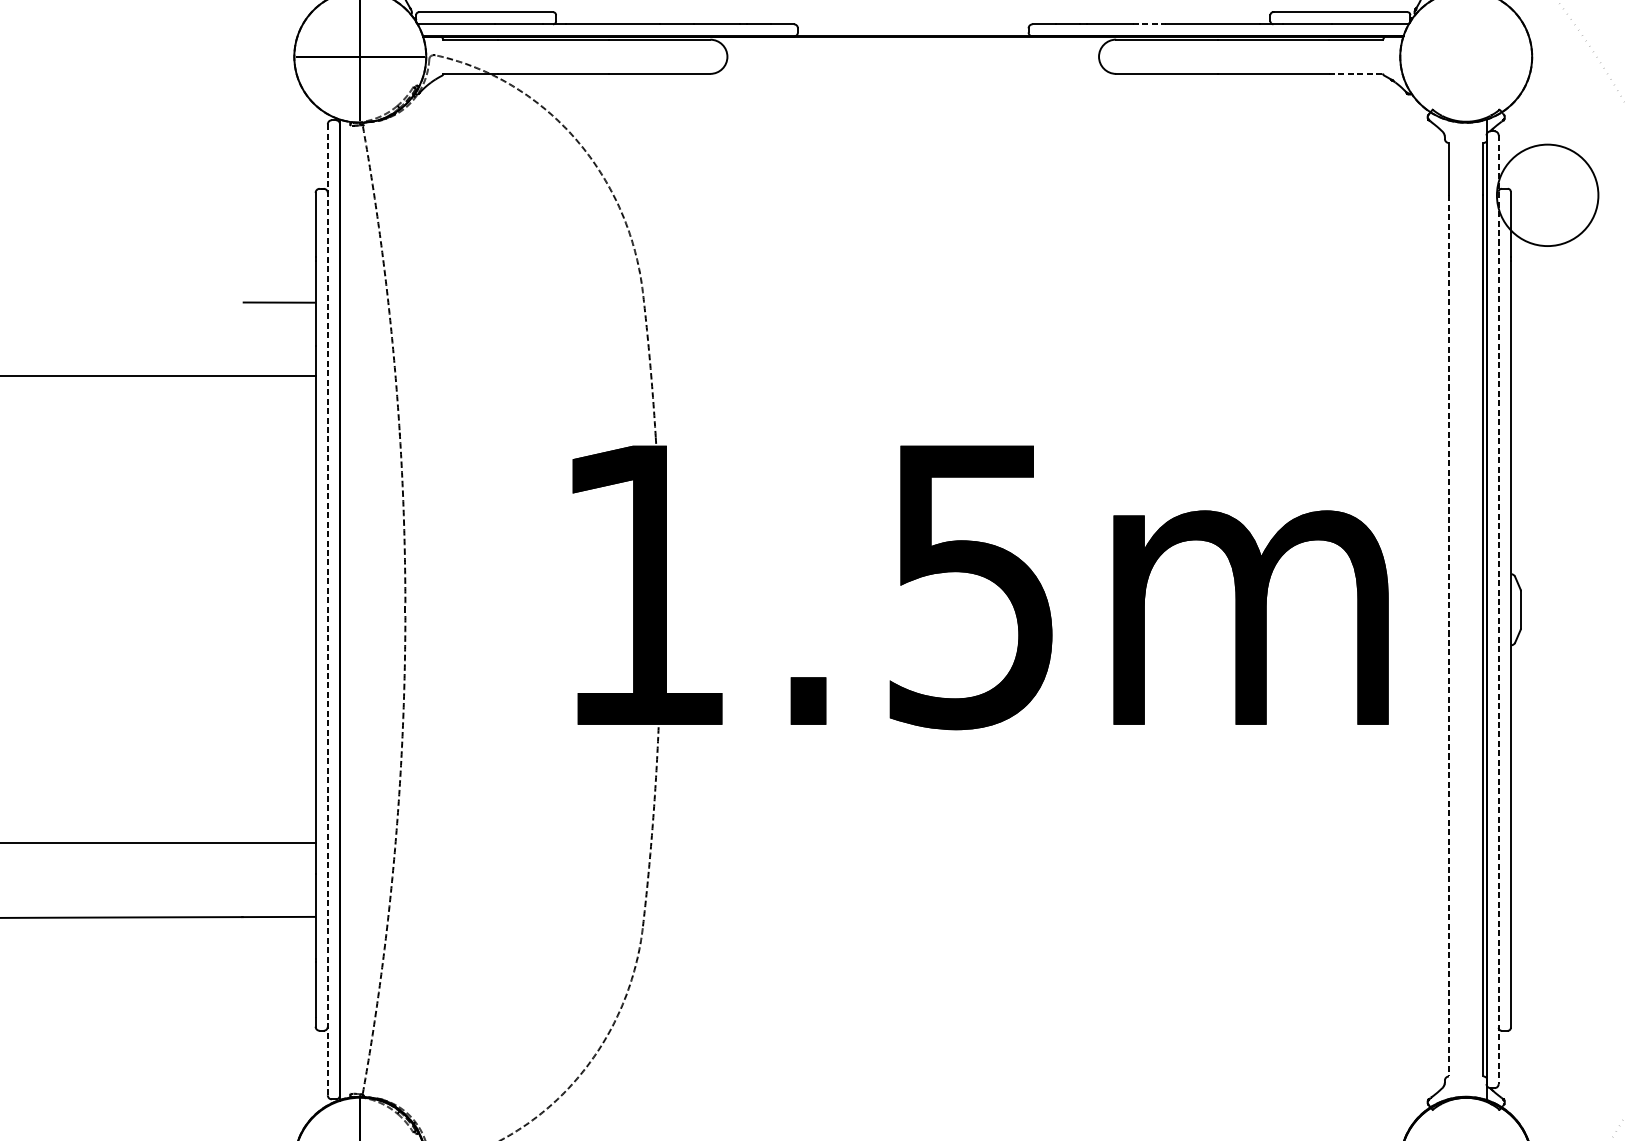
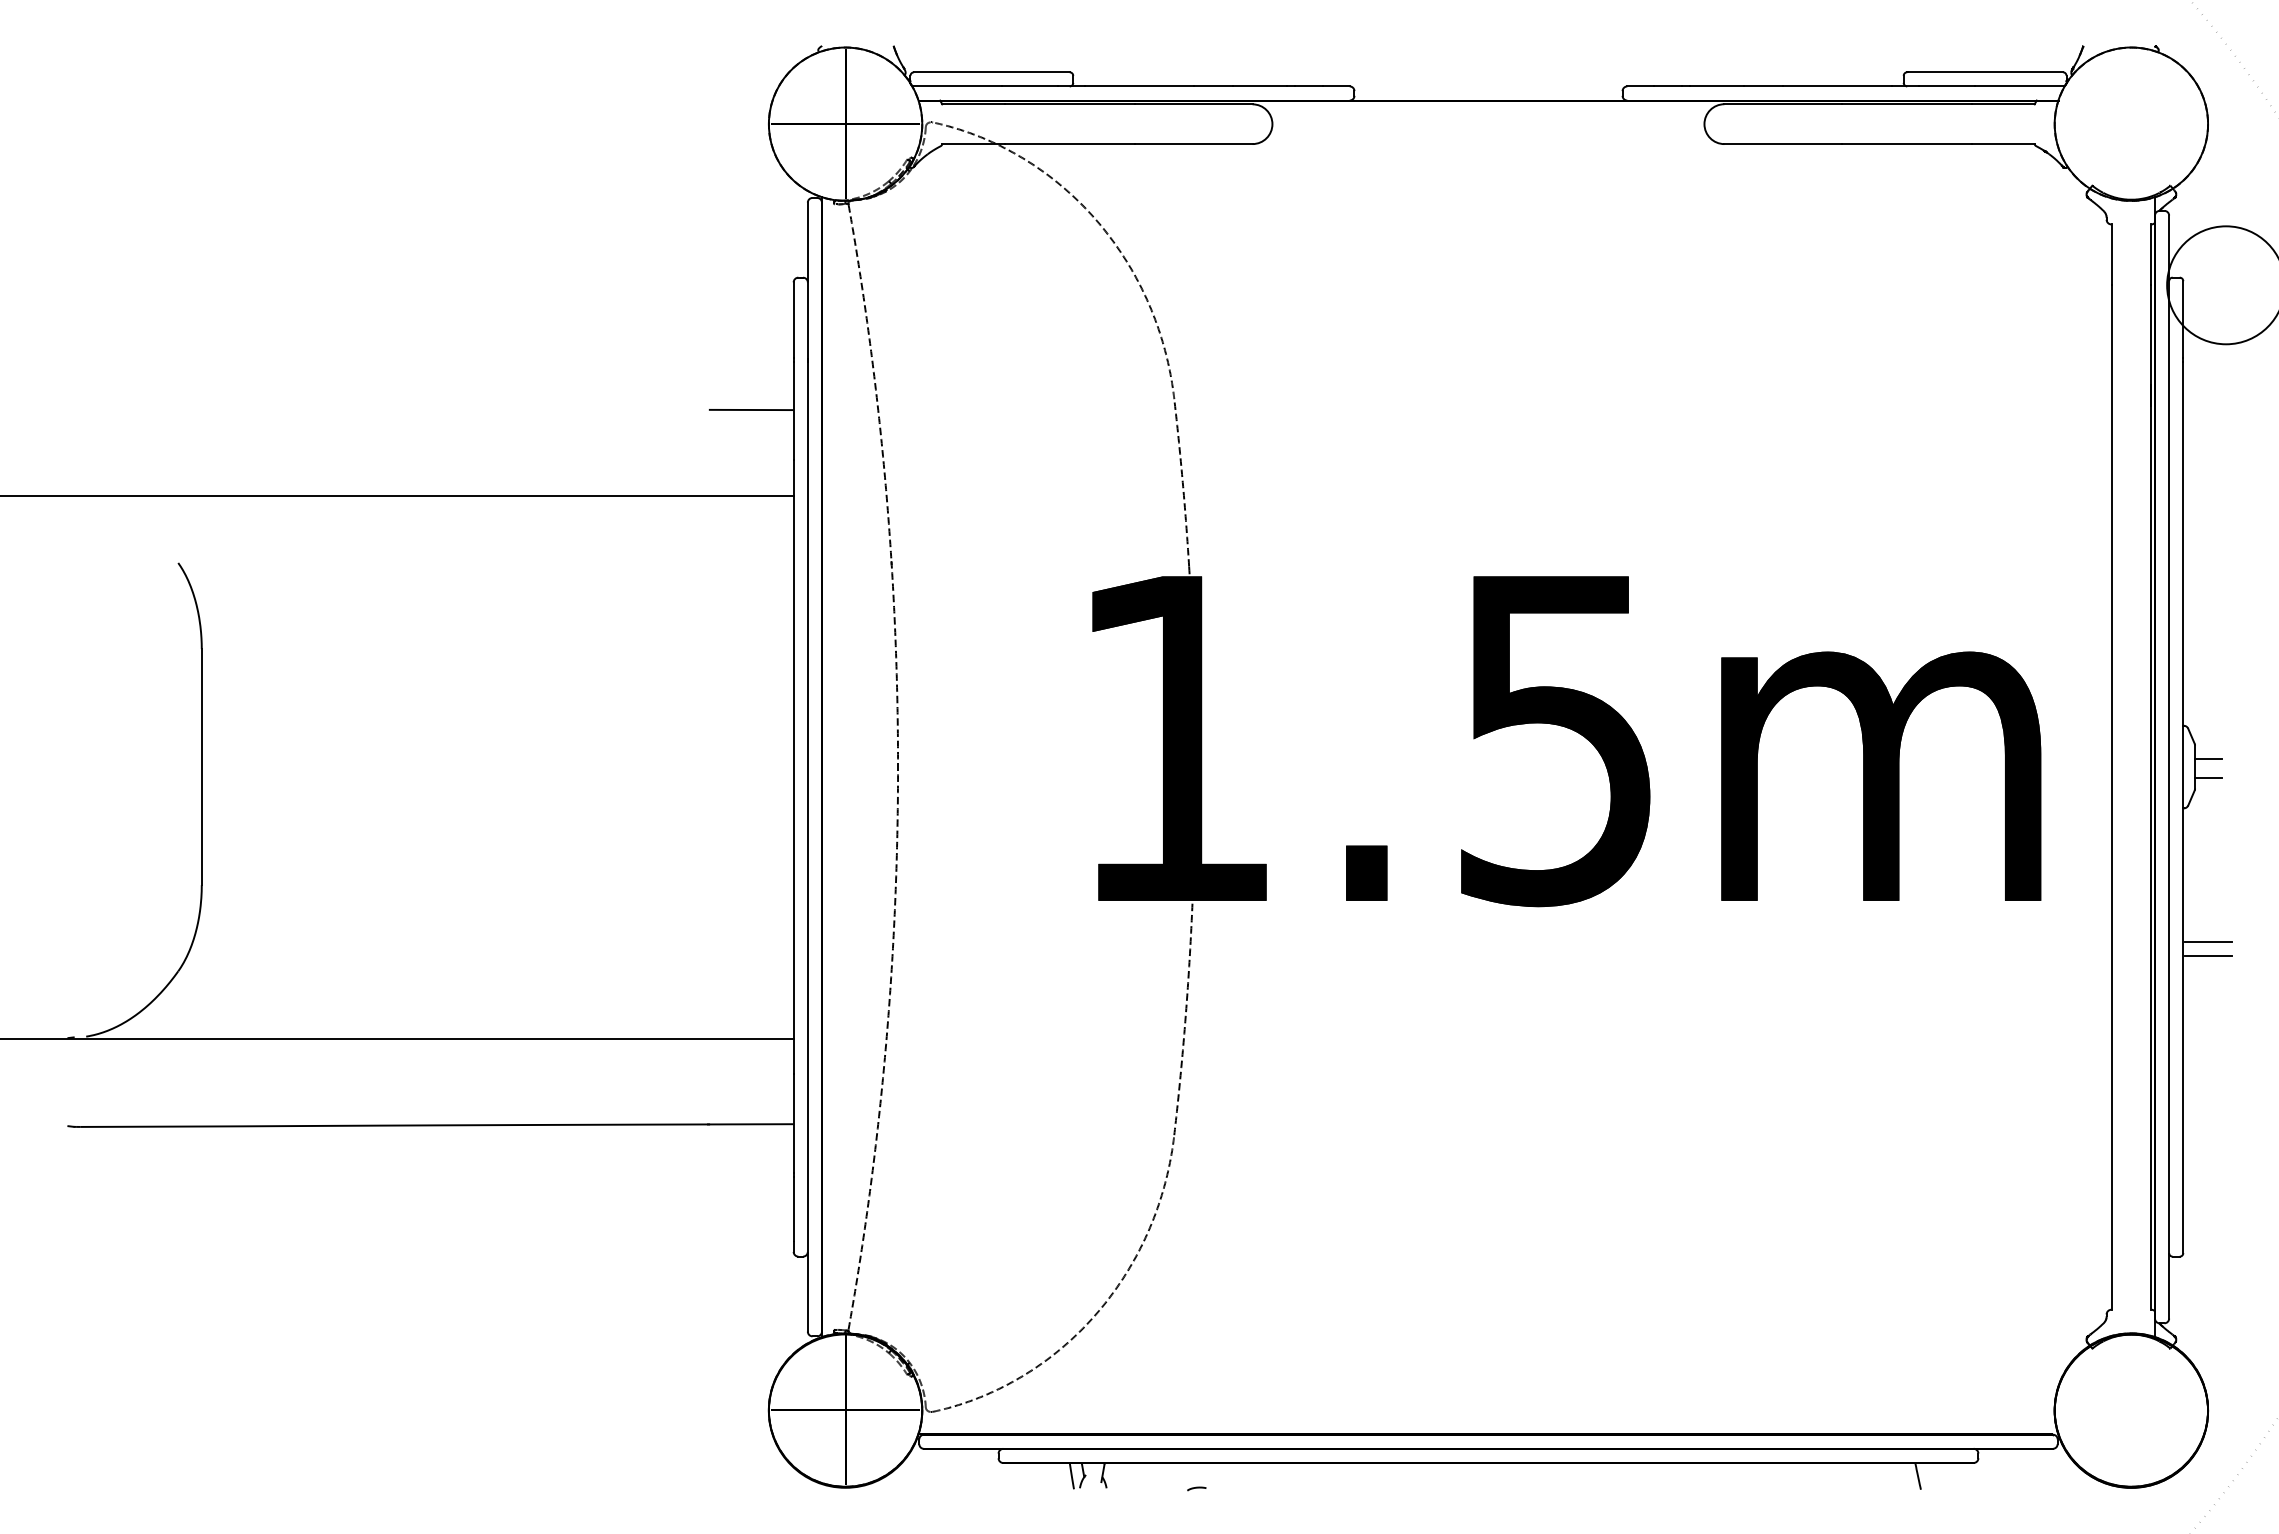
line: (1149, 24) -> (1763, 86), dashed -> solid
line: (1356, 74) -> (2003, 144), dashed -> solid
line: (1532, 602) -> (2208, 758), added
line: (327, 609) -> (807, 766), dashed -> solid
line: (1498, 610) -> (2169, 767), dashed -> solid
line: (1532, 618) -> (2208, 777), added
line: (1449, 635) -> (2111, 797), dashed -> solid
line: (1532, 760) -> (2208, 942), added
line: (1532, 772) -> (2208, 956), added

